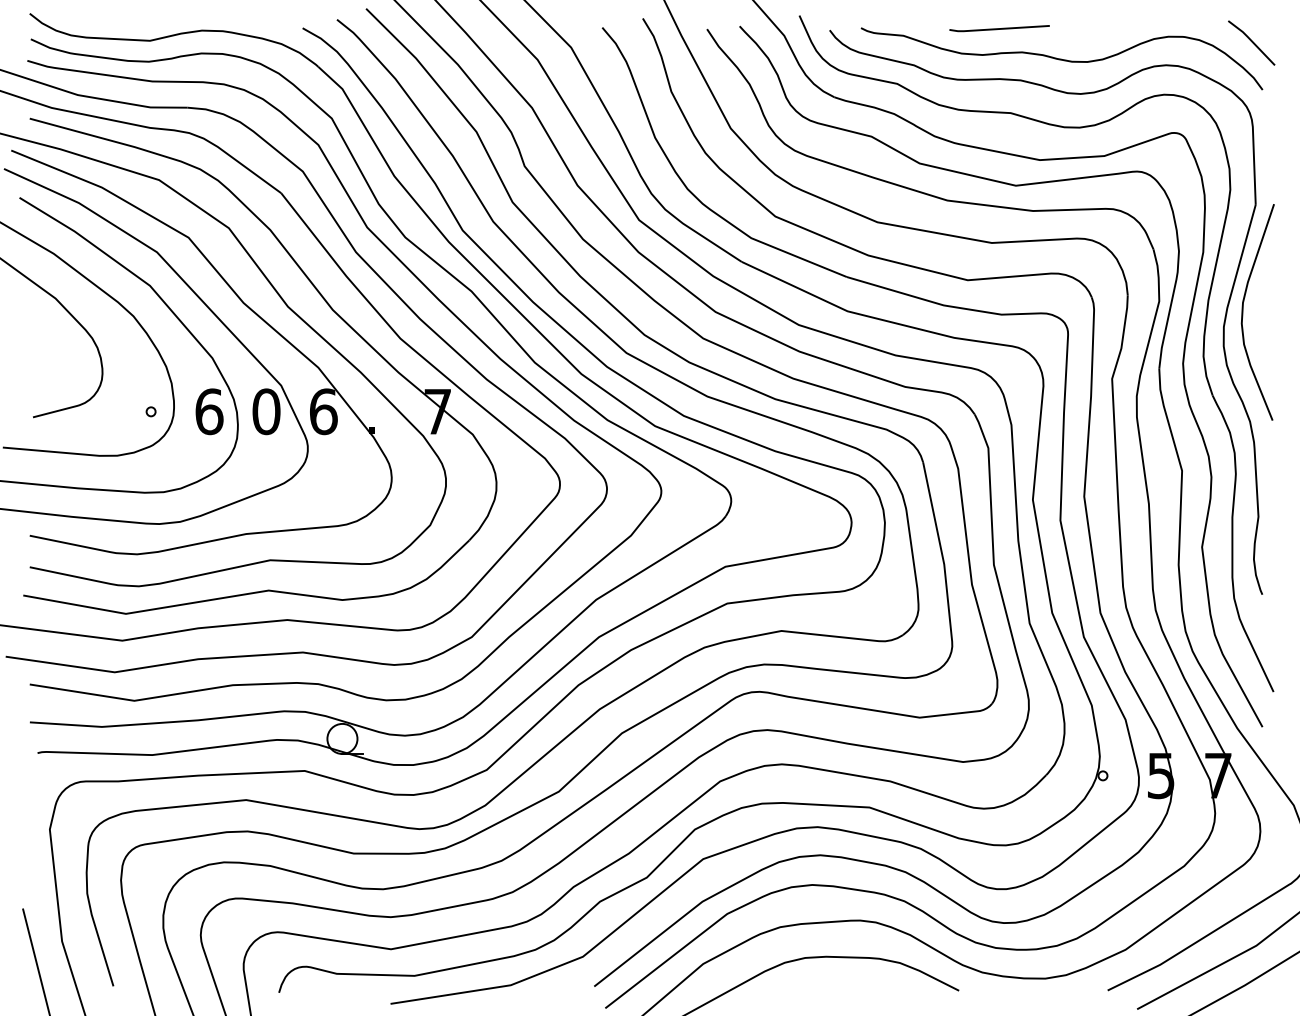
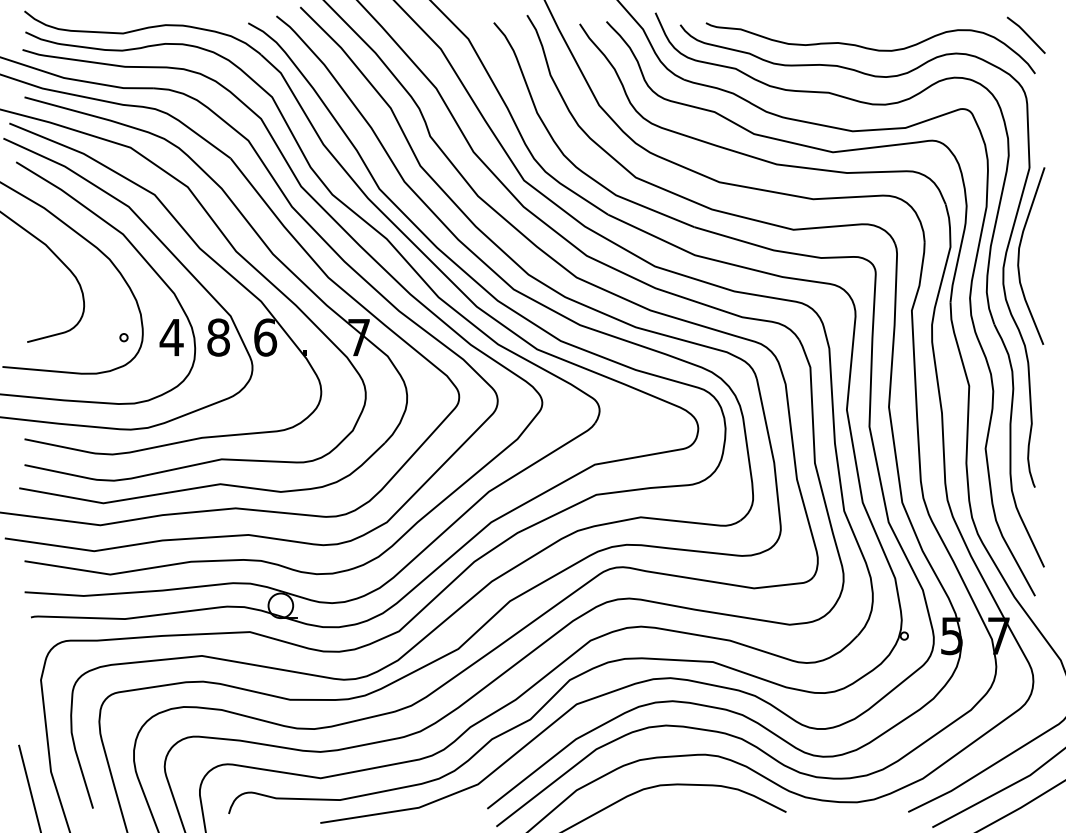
line: (999, 28) -> (819, 23), removed
text: (209, 411) -> (171, 337), 6 -> 4
text: (266, 411) -> (218, 337), 0 -> 8

